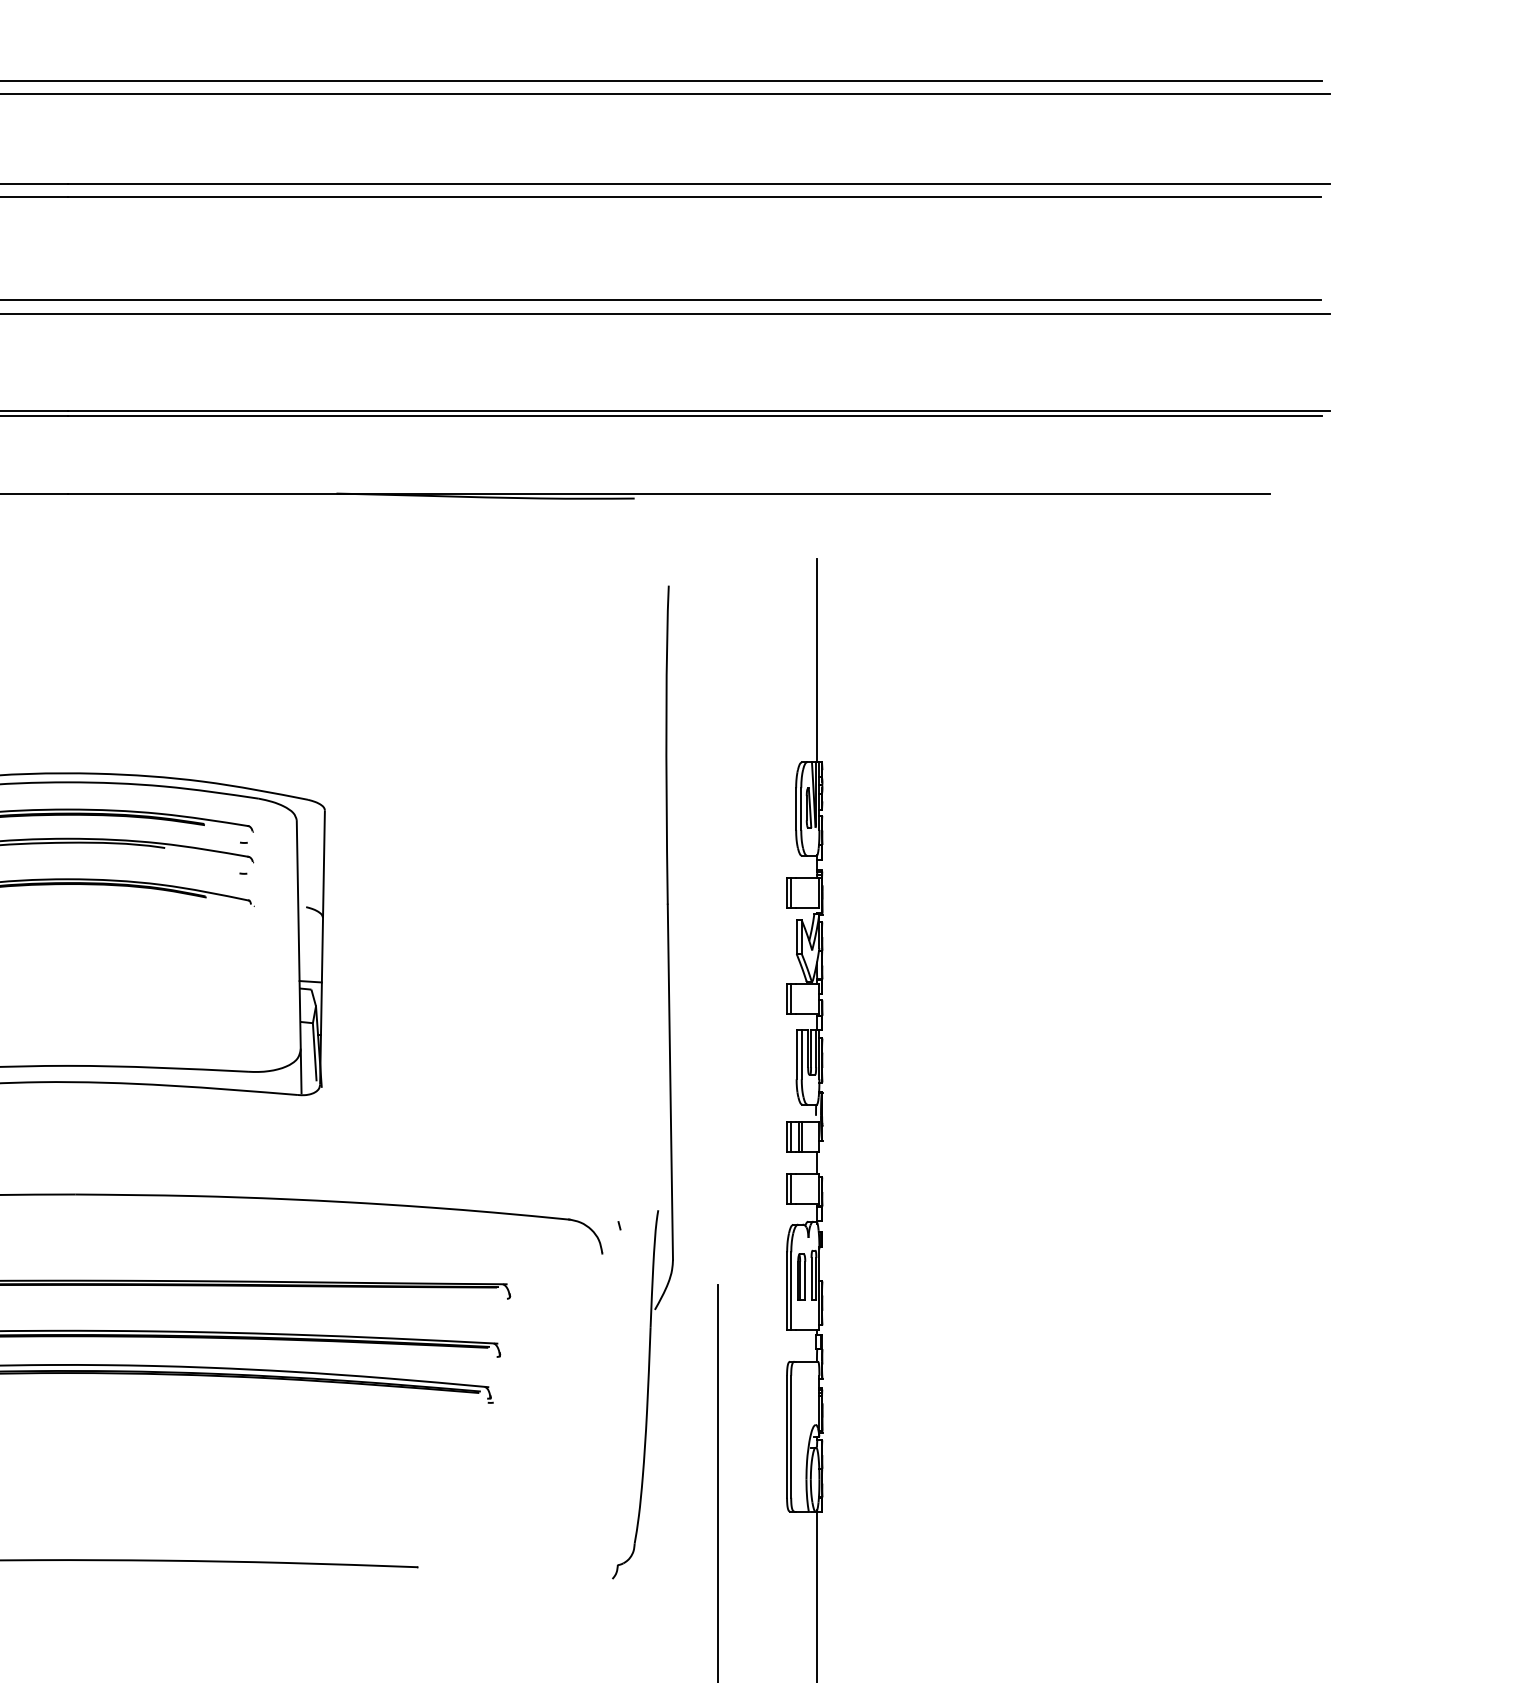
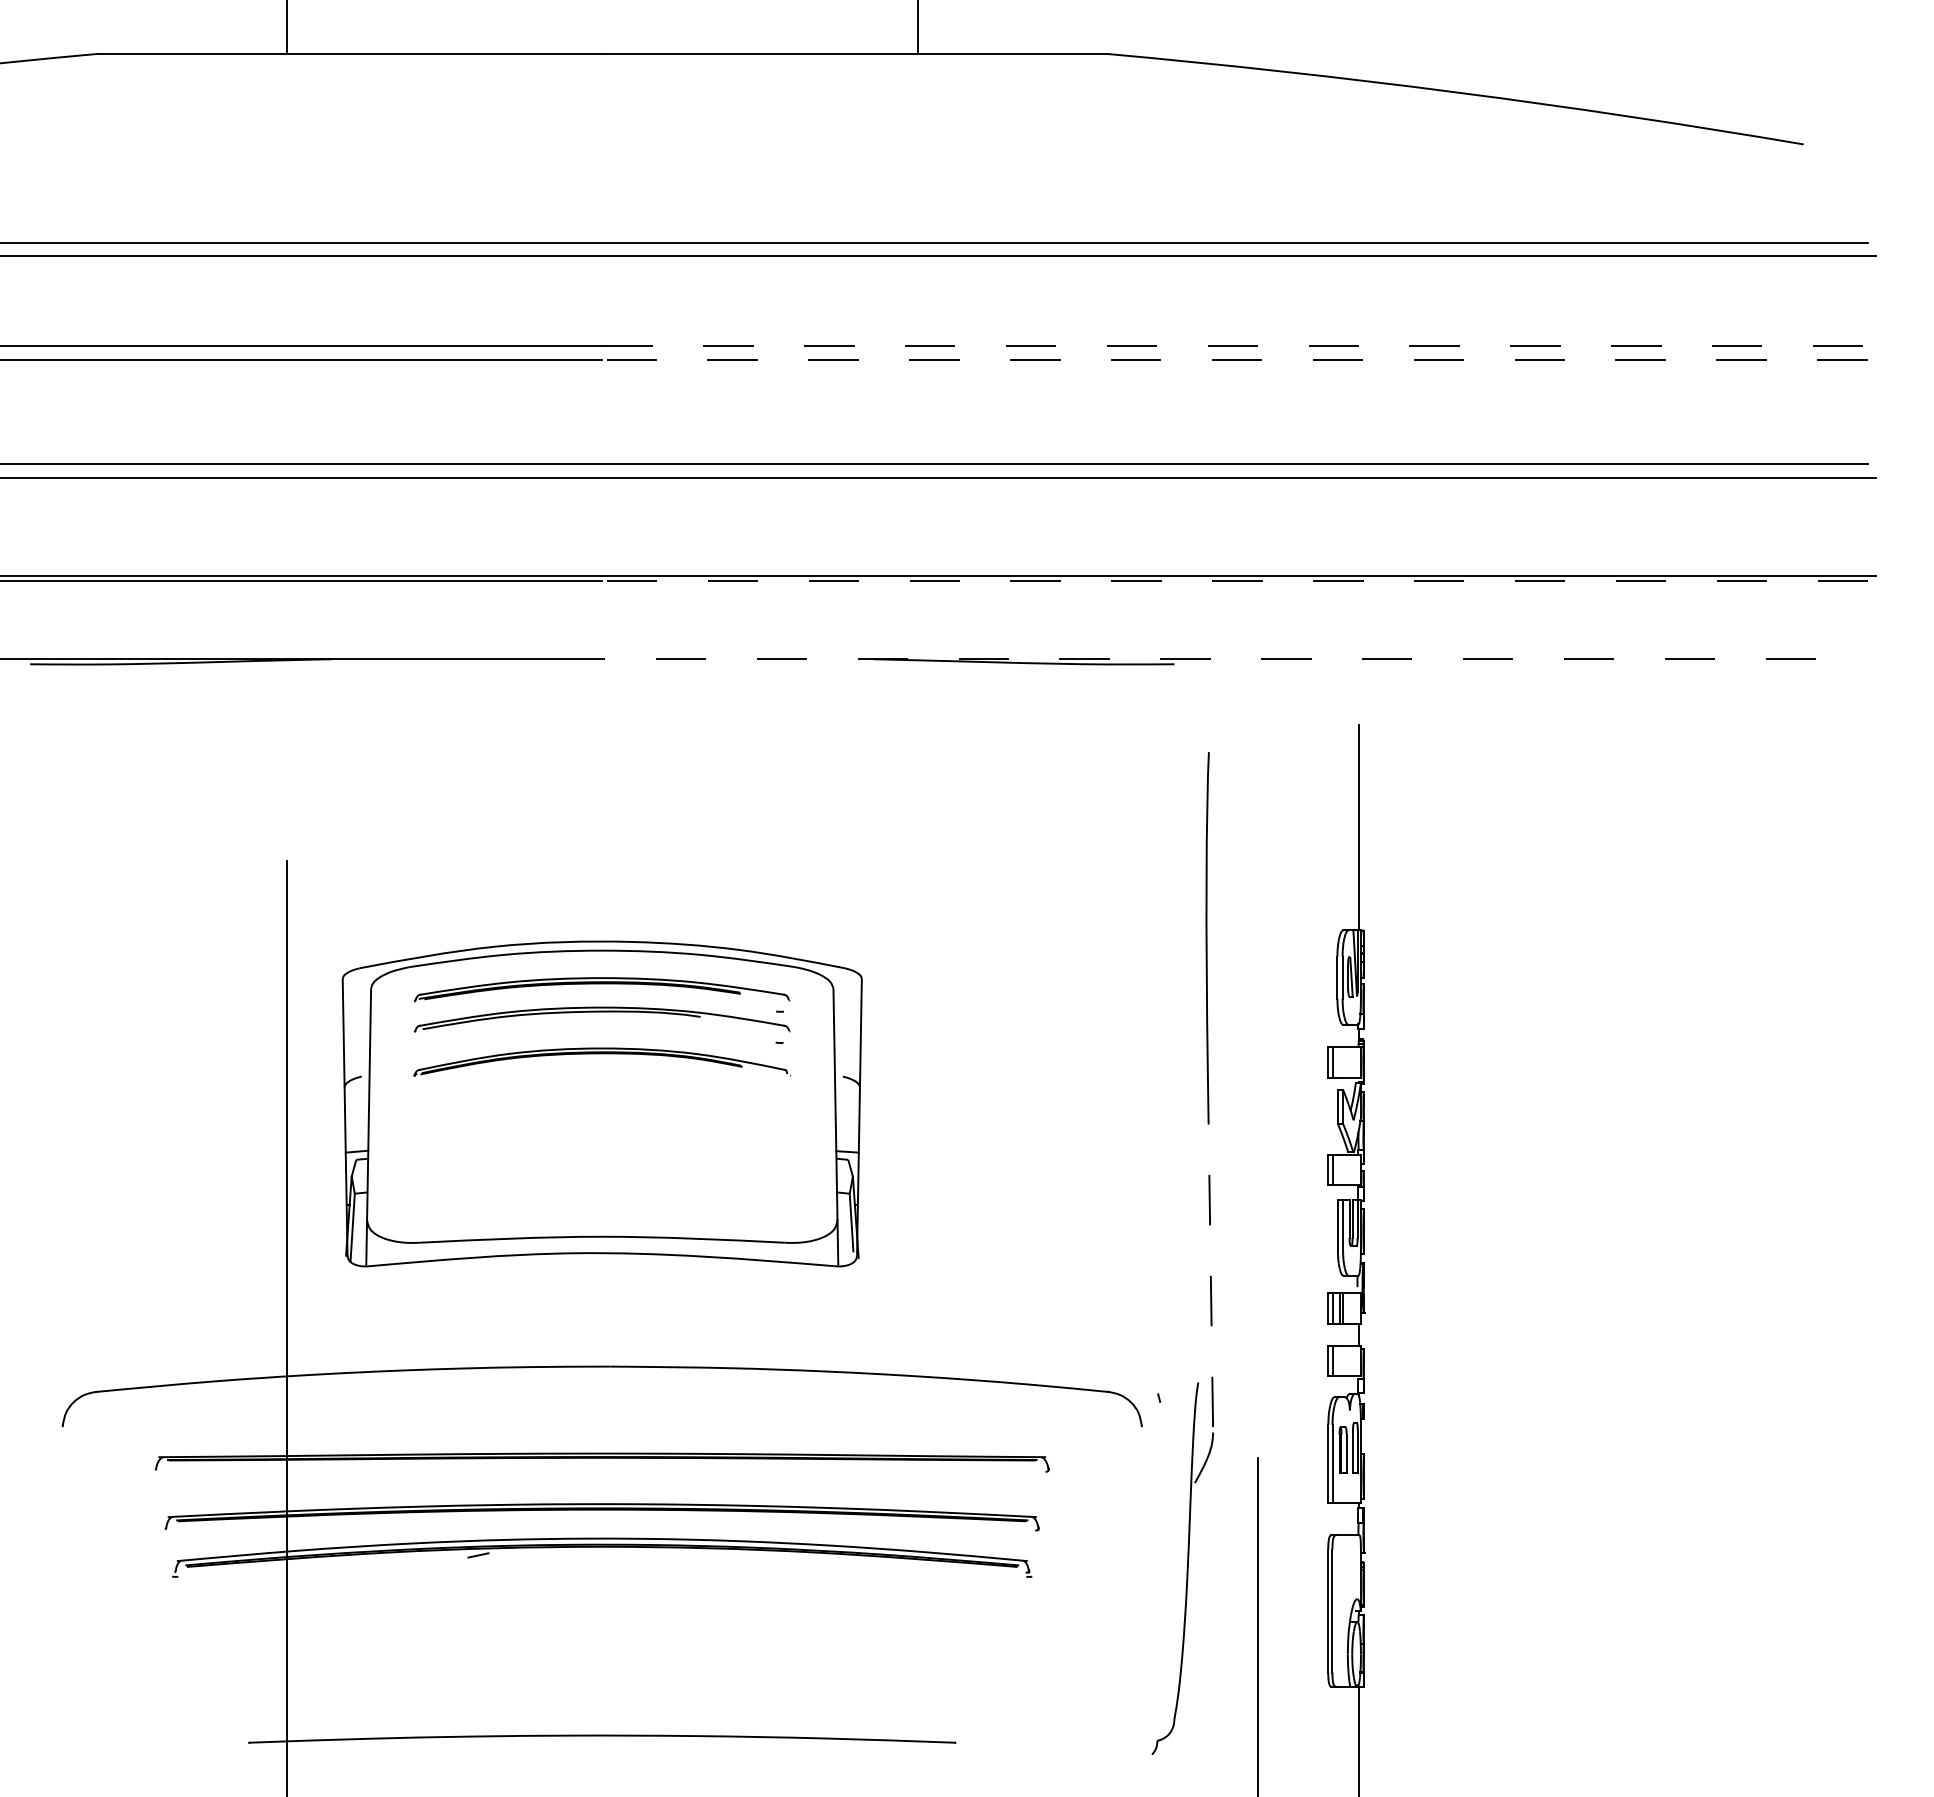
line: (699, 183) -> (1239, 346), solid -> dashed
line: (694, 196) -> (1234, 359), solid -> dashed
line: (695, 416) -> (1235, 581), solid -> dashed
line: (669, 493) -> (1209, 659), solid -> dashed
line: (670, 1082) -> (1210, 1253), solid -> dashed

